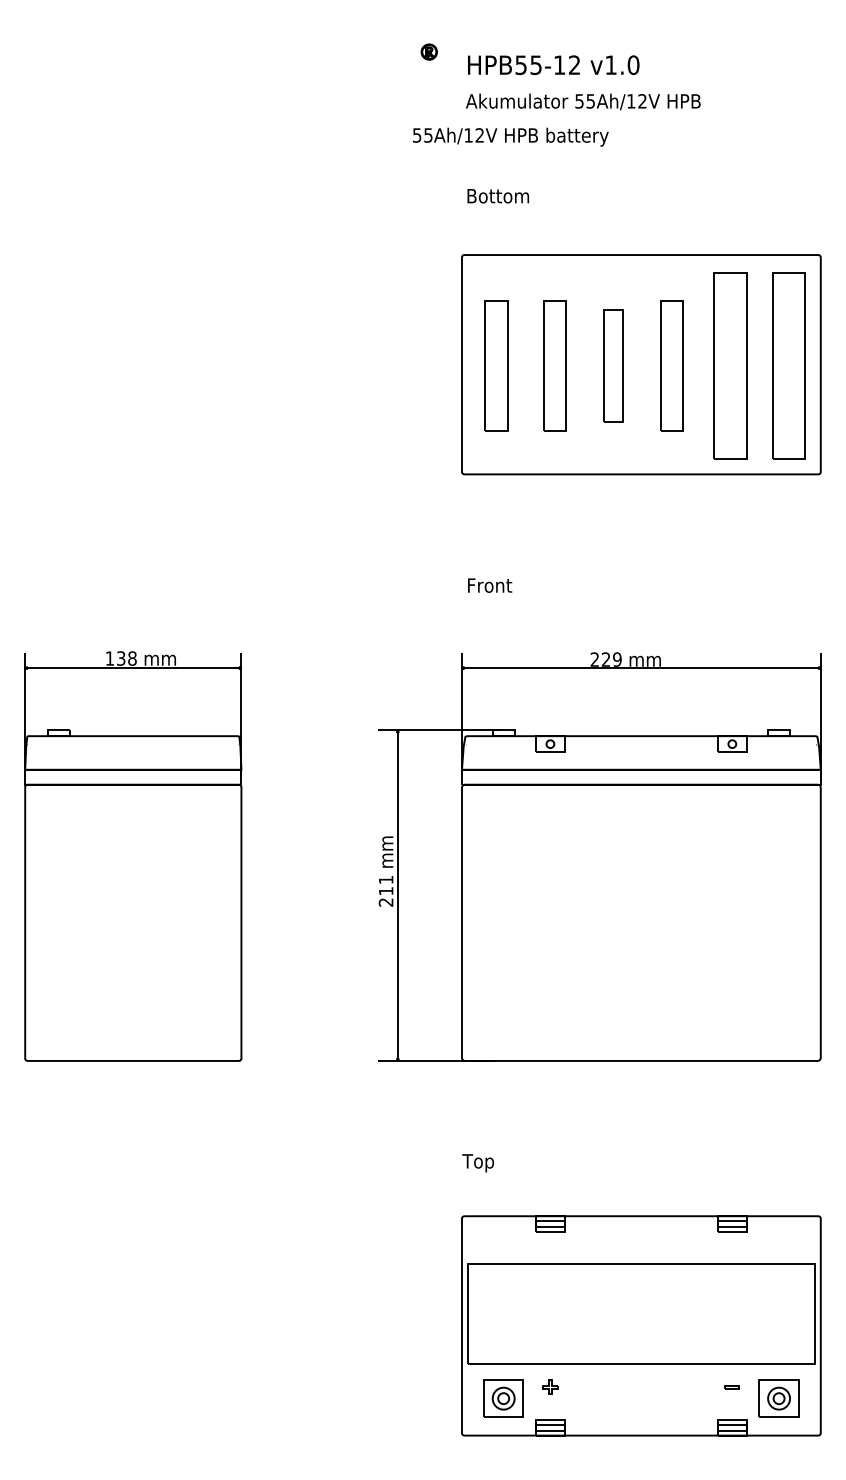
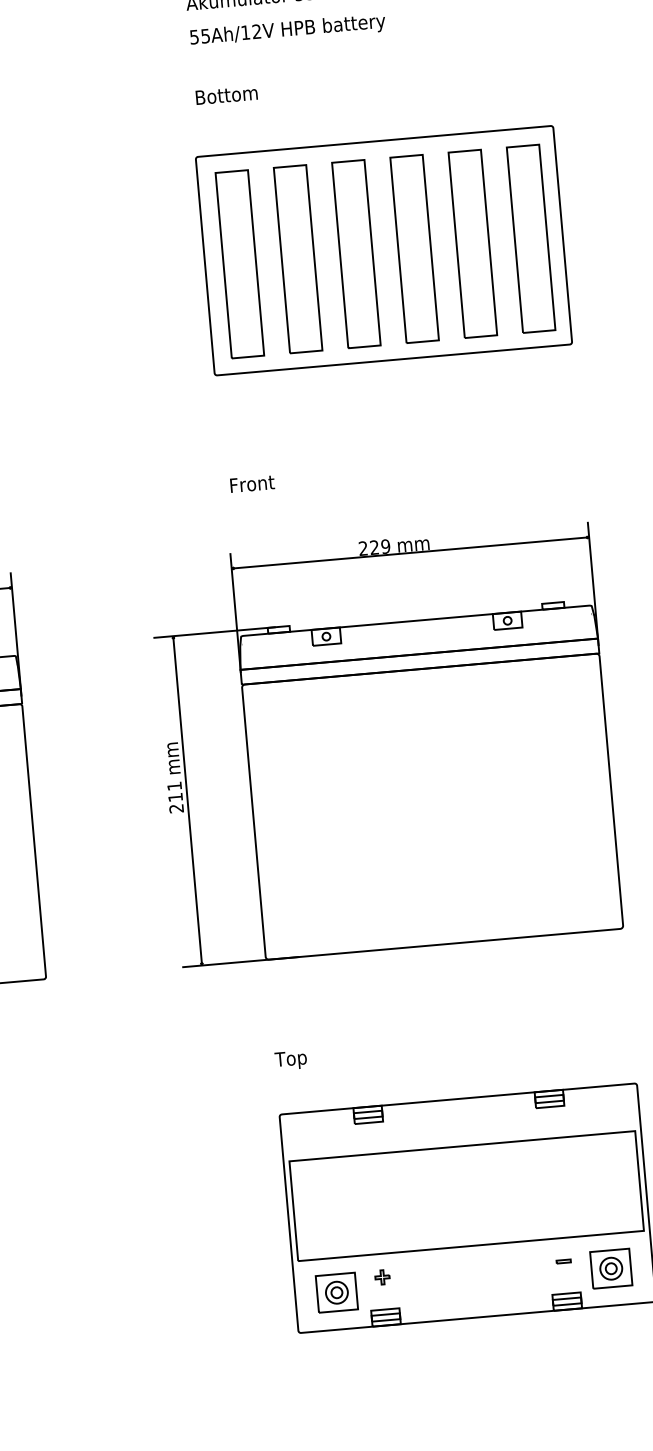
text: (510, 136) -> (287, 30), moved
part: (496, 365) -> (239, 264), size x1.43
part: (554, 365) -> (297, 259), size x1.43
part: (613, 365) -> (356, 253), size x1.67
part: (671, 365) -> (414, 248), size x1.43

